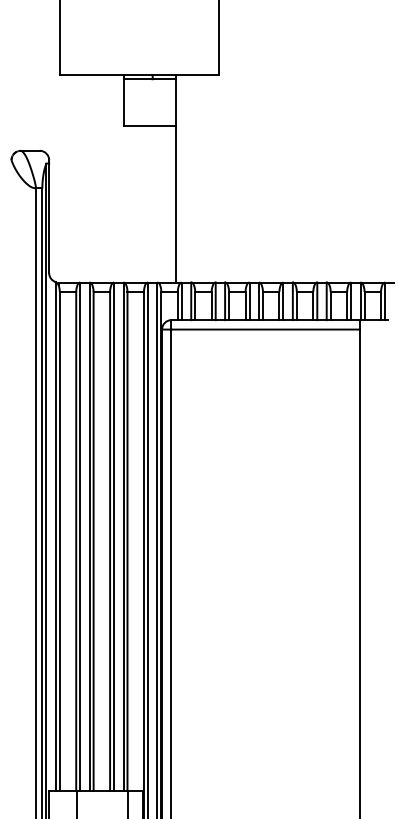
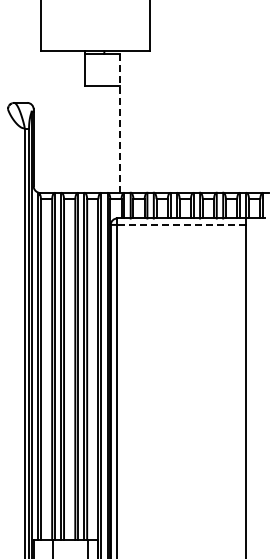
line: (176, 179) -> (120, 122), solid -> dashed
line: (264, 328) -> (180, 224), solid -> dashed

